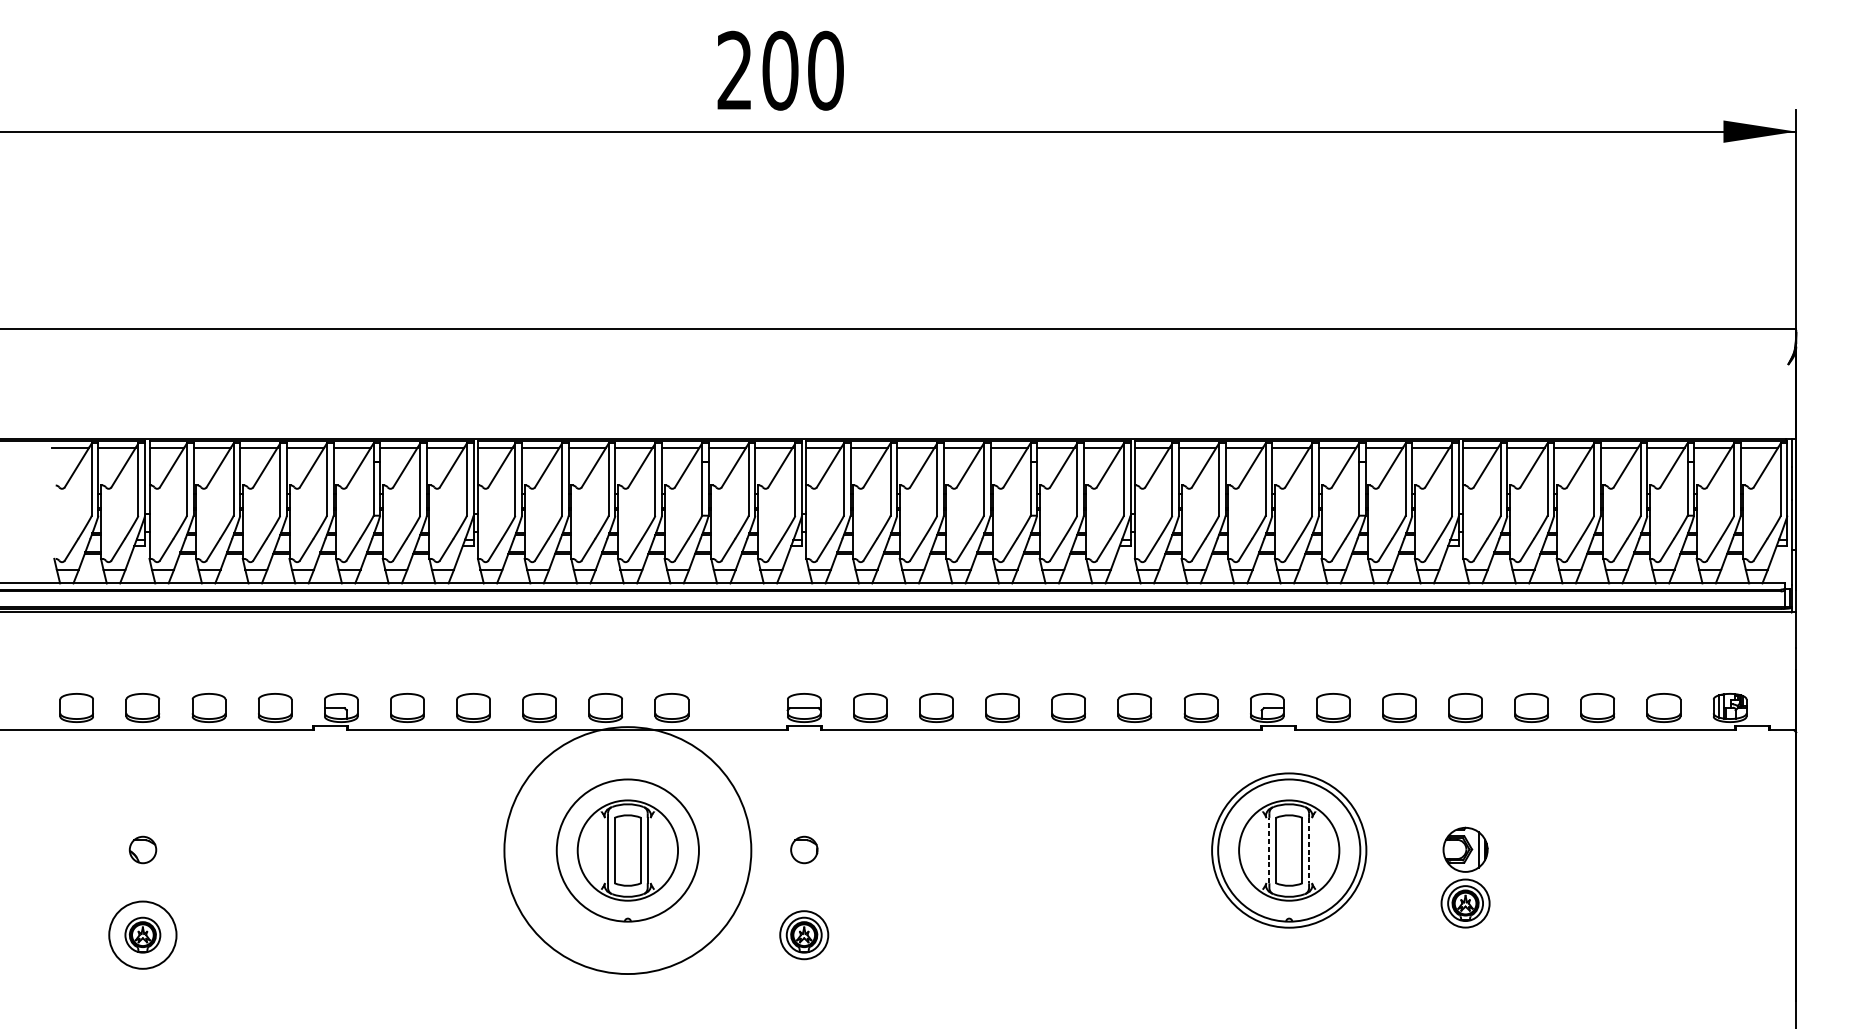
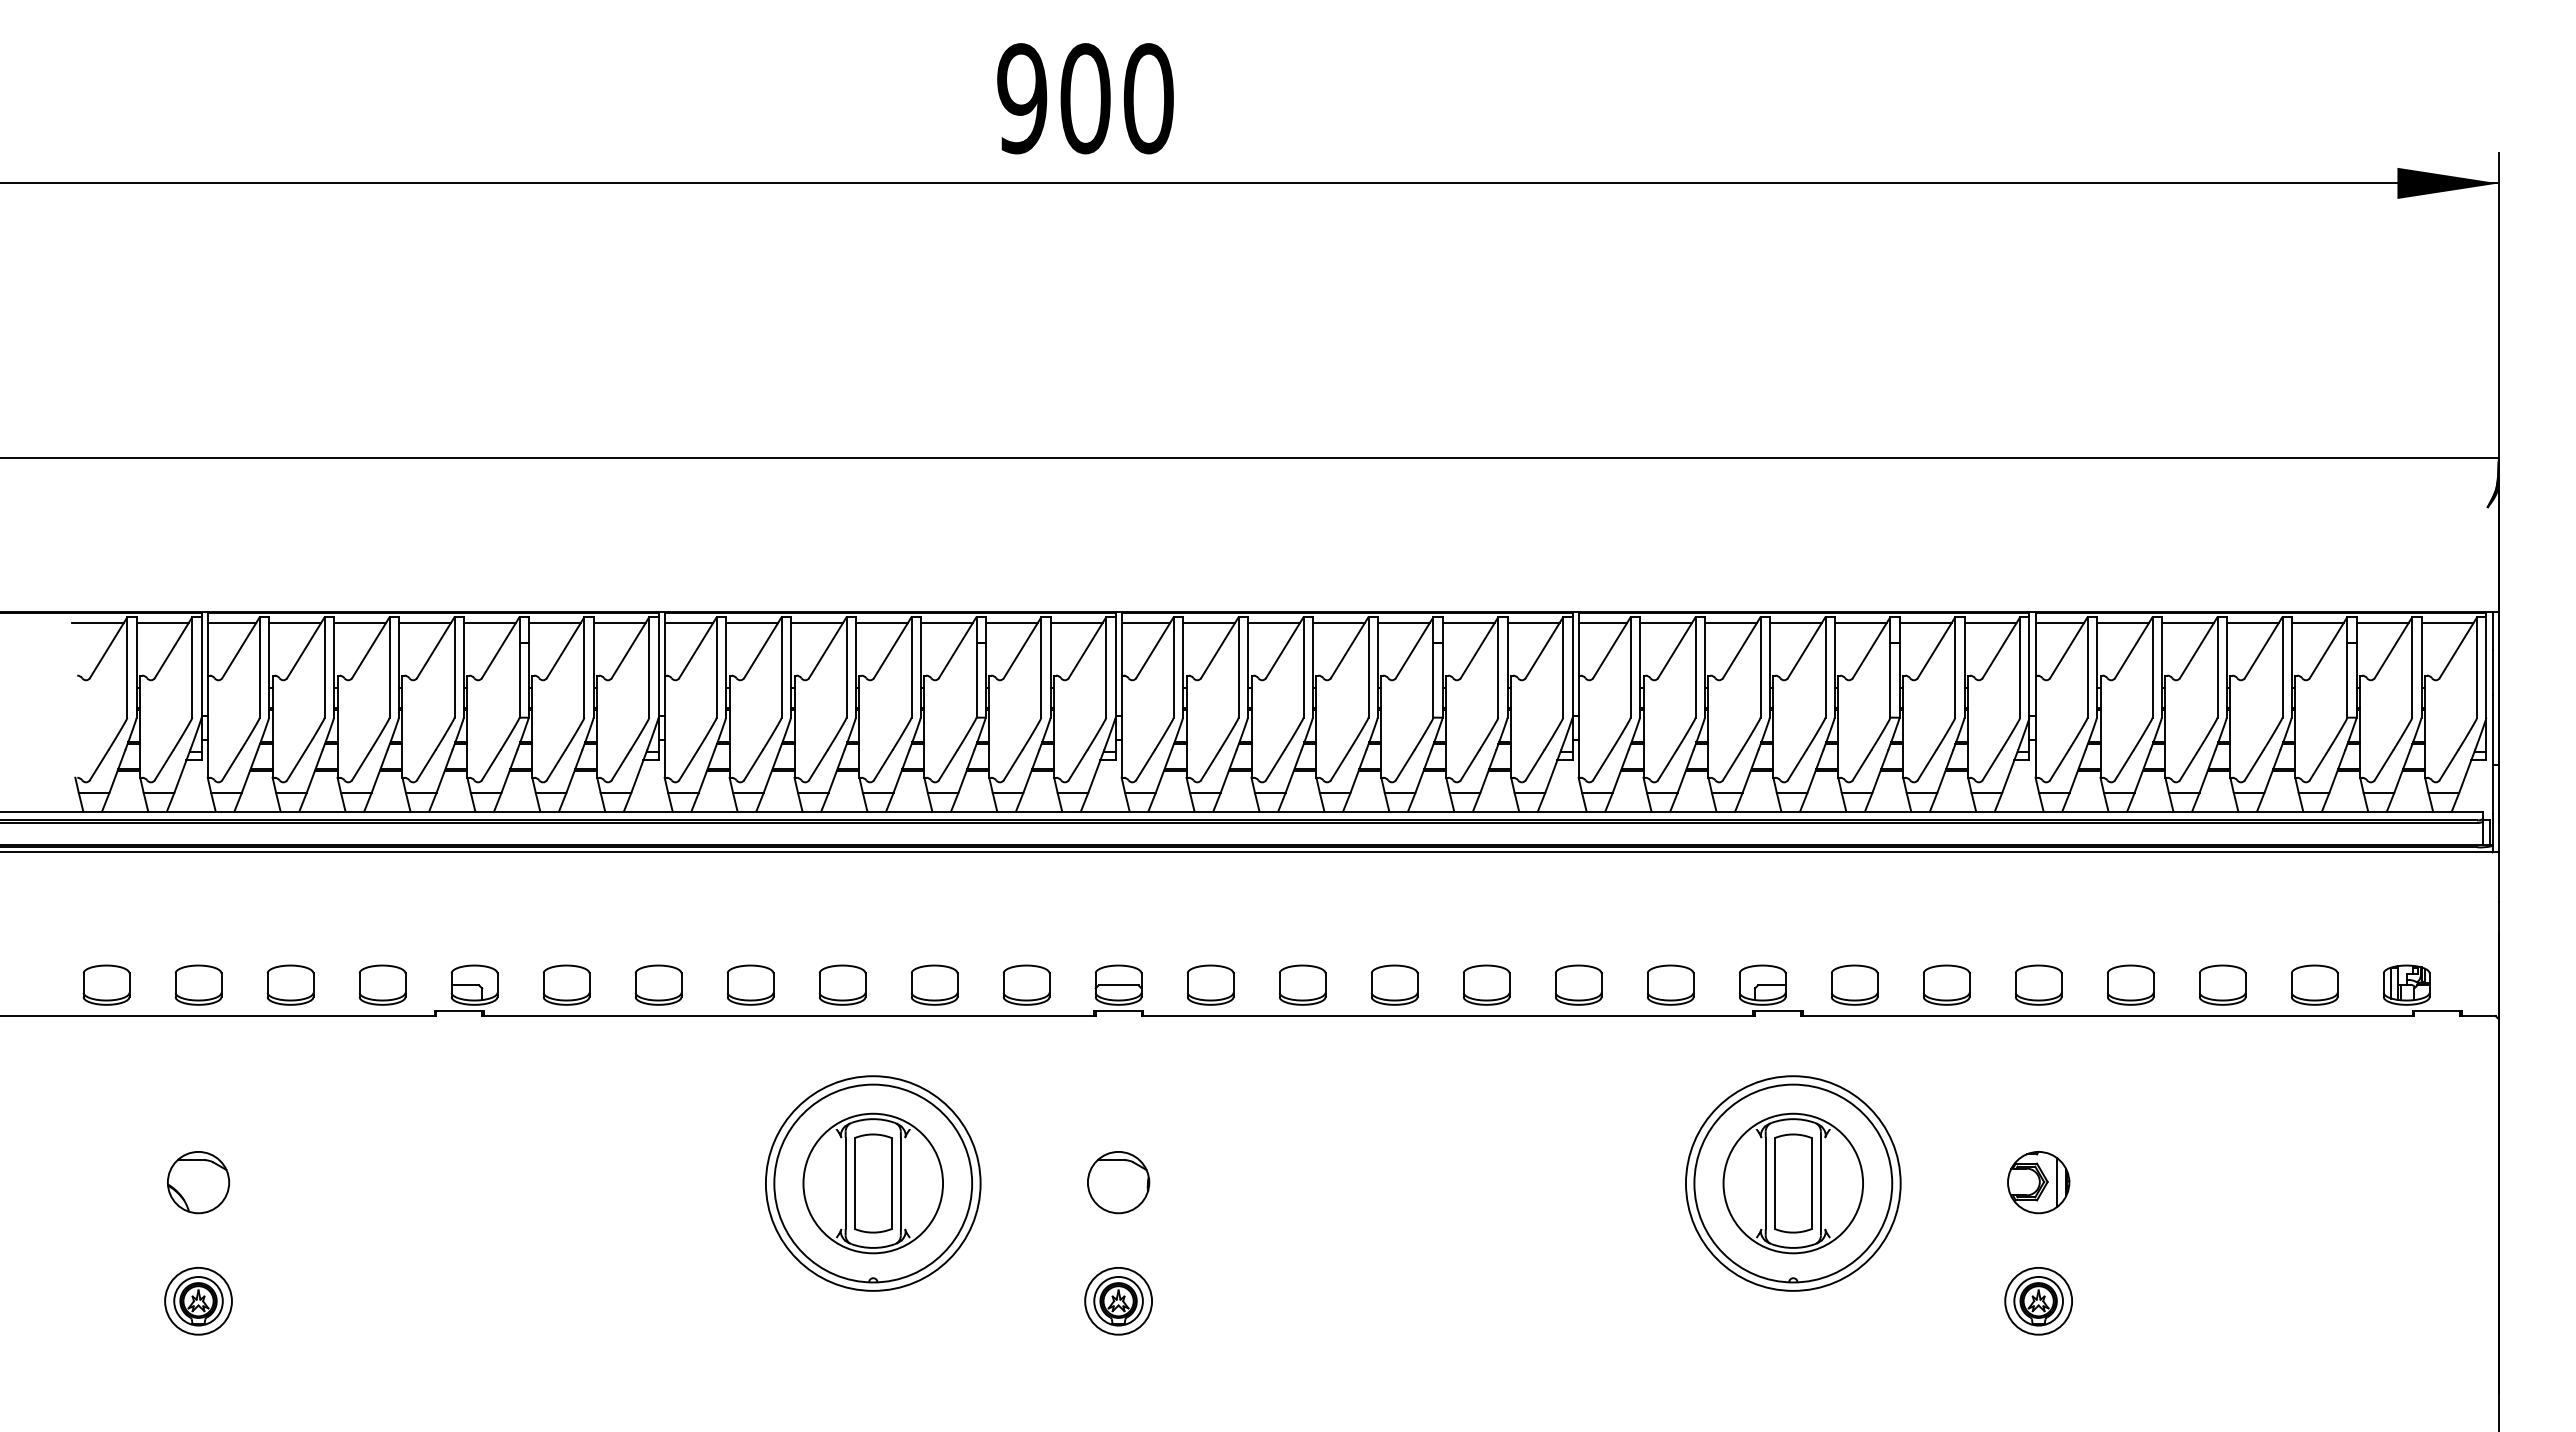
text: (735, 70) -> (1022, 98), 200 -> 900
part: (738, 707) -> (1026, 984), added
part: (142, 849) -> (198, 1182), size x1.67
part: (804, 849) -> (1118, 1182), size x1.67
circle: (627, 850) -> (872, 1183), size x0.62
line: (1269, 850) -> (1765, 1183), dashed -> solid
line: (1308, 851) -> (1820, 1184), dashed -> solid
part: (1465, 903) -> (2038, 1301), moved
circle: (142, 934) -> (198, 1300), size x0.71

